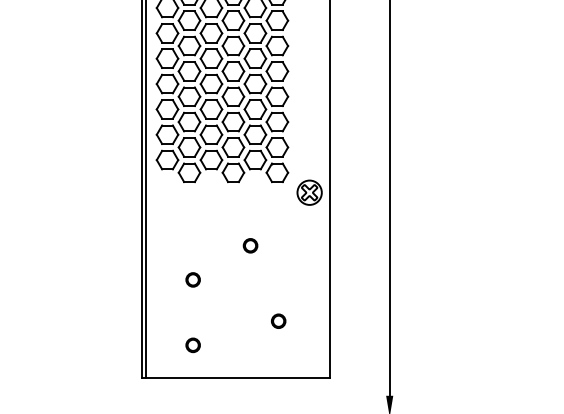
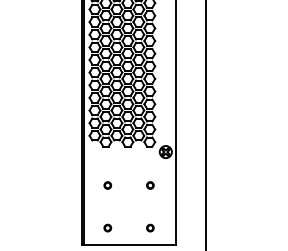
part: (250, 245) -> (150, 185), moved
part: (192, 279) -> (107, 185), moved
part: (278, 320) -> (150, 227), moved

